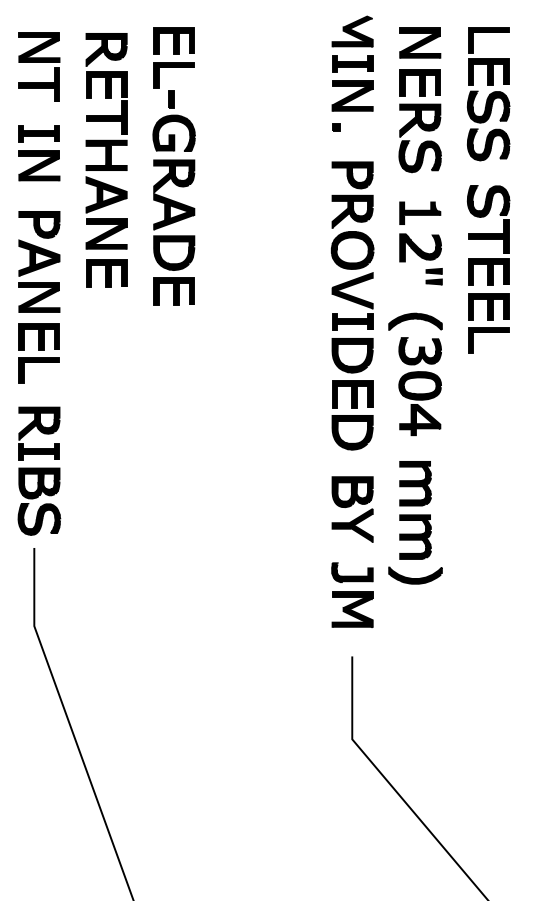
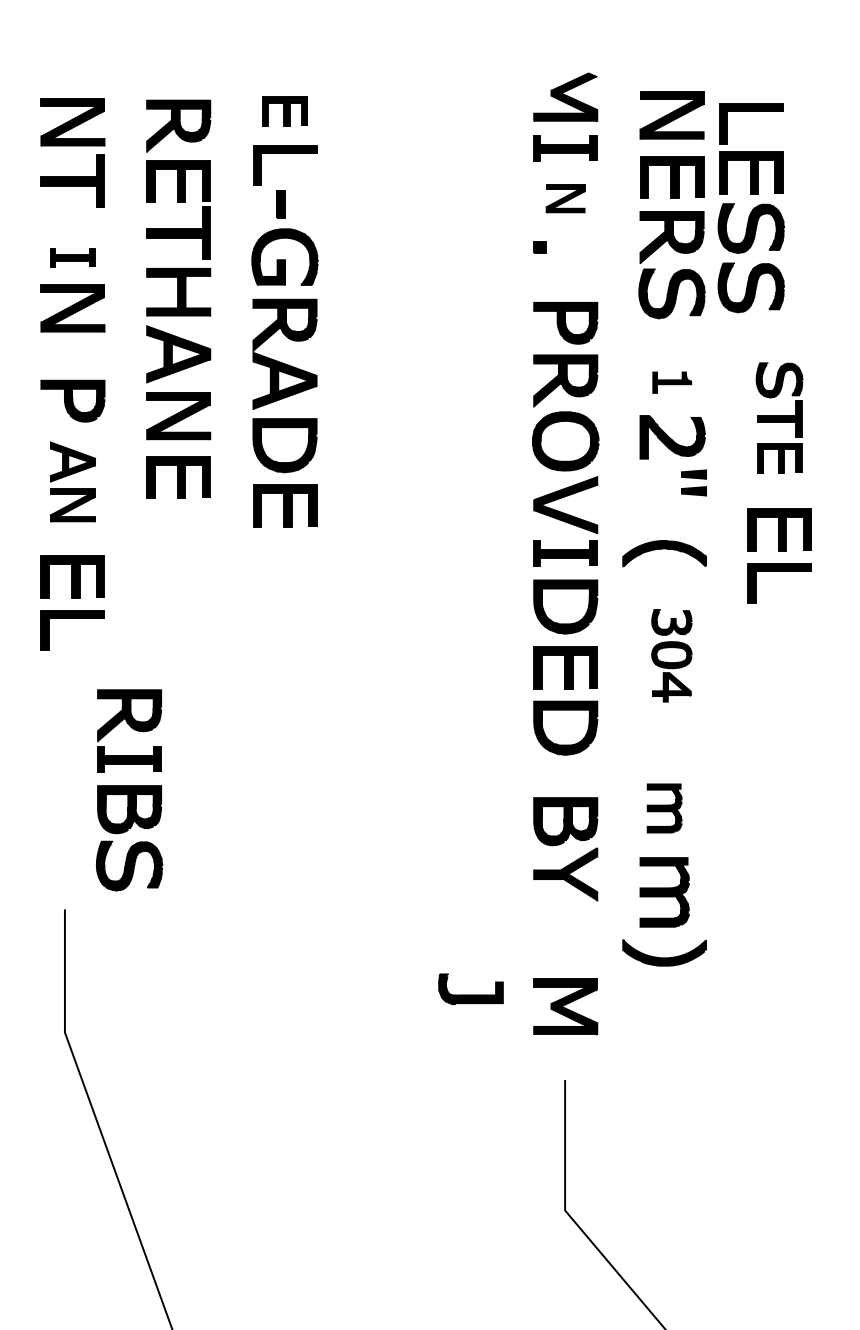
part: (173, 40) -> (283, 111), size x0.7
part: (488, 94) -> (751, 208), moved
part: (352, 95) -> (565, 197), size x0.6
part: (38, 133) -> (71, 257), size x0.7
part: (420, 212) -> (672, 381), size x0.6
part: (488, 235) -> (779, 417), size x0.7
part: (39, 275) -> (73, 480), size x0.7
part: (419, 386) -> (670, 655), size x0.6
part: (39, 470) -> (129, 789), moved
part: (415, 483) -> (664, 808), size x0.7
part: (352, 572) -> (471, 988), moved

